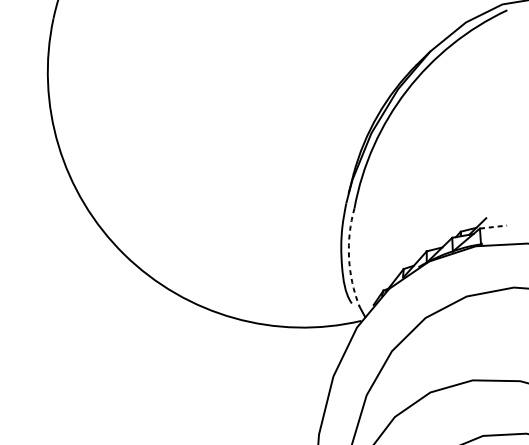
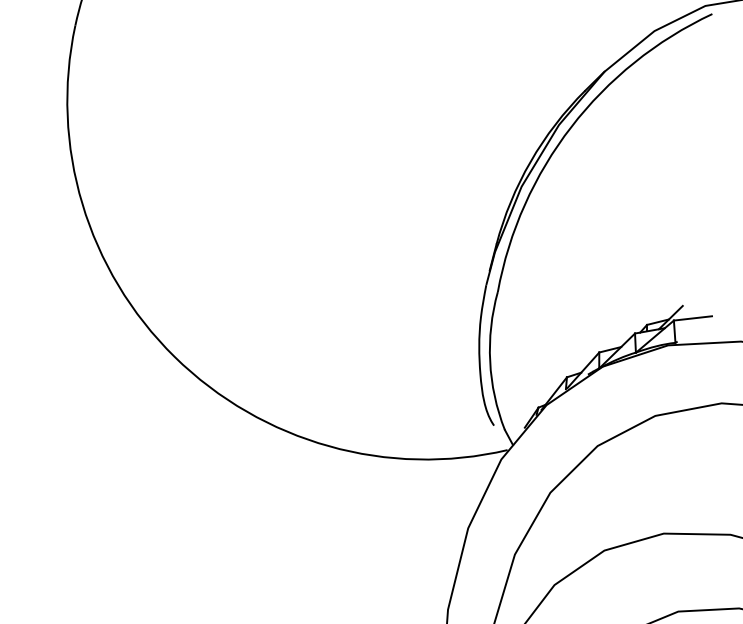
line: (493, 227) -> (693, 318), dashed -> solid
arc: (349, 257) -> (490, 361), dashed -> solid

